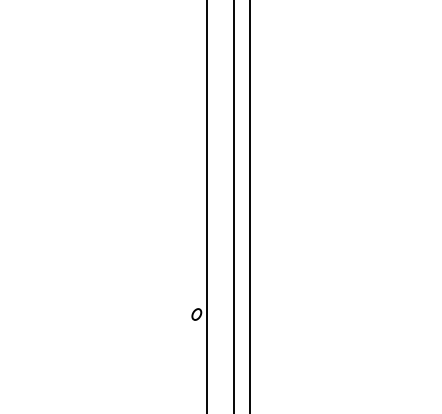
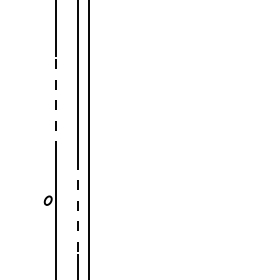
line: (206, 190) -> (55, 103), solid -> dashed
line: (234, 322) -> (77, 206), solid -> dashed

